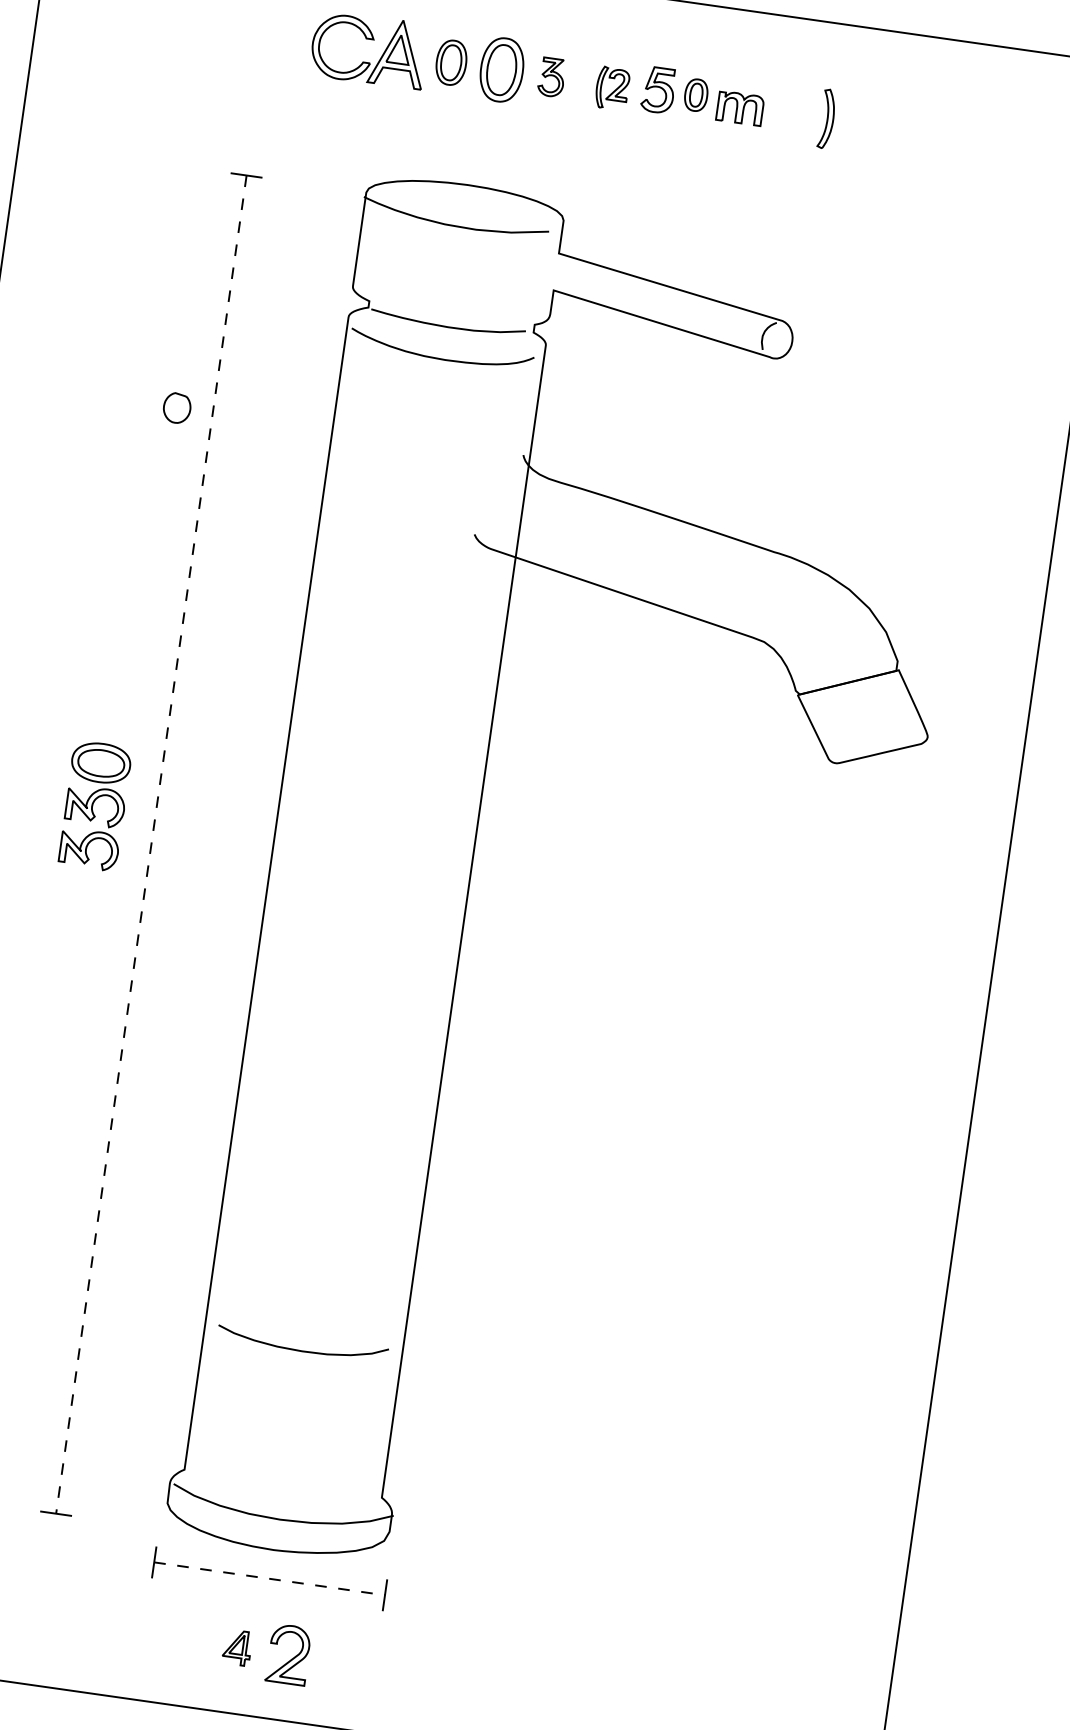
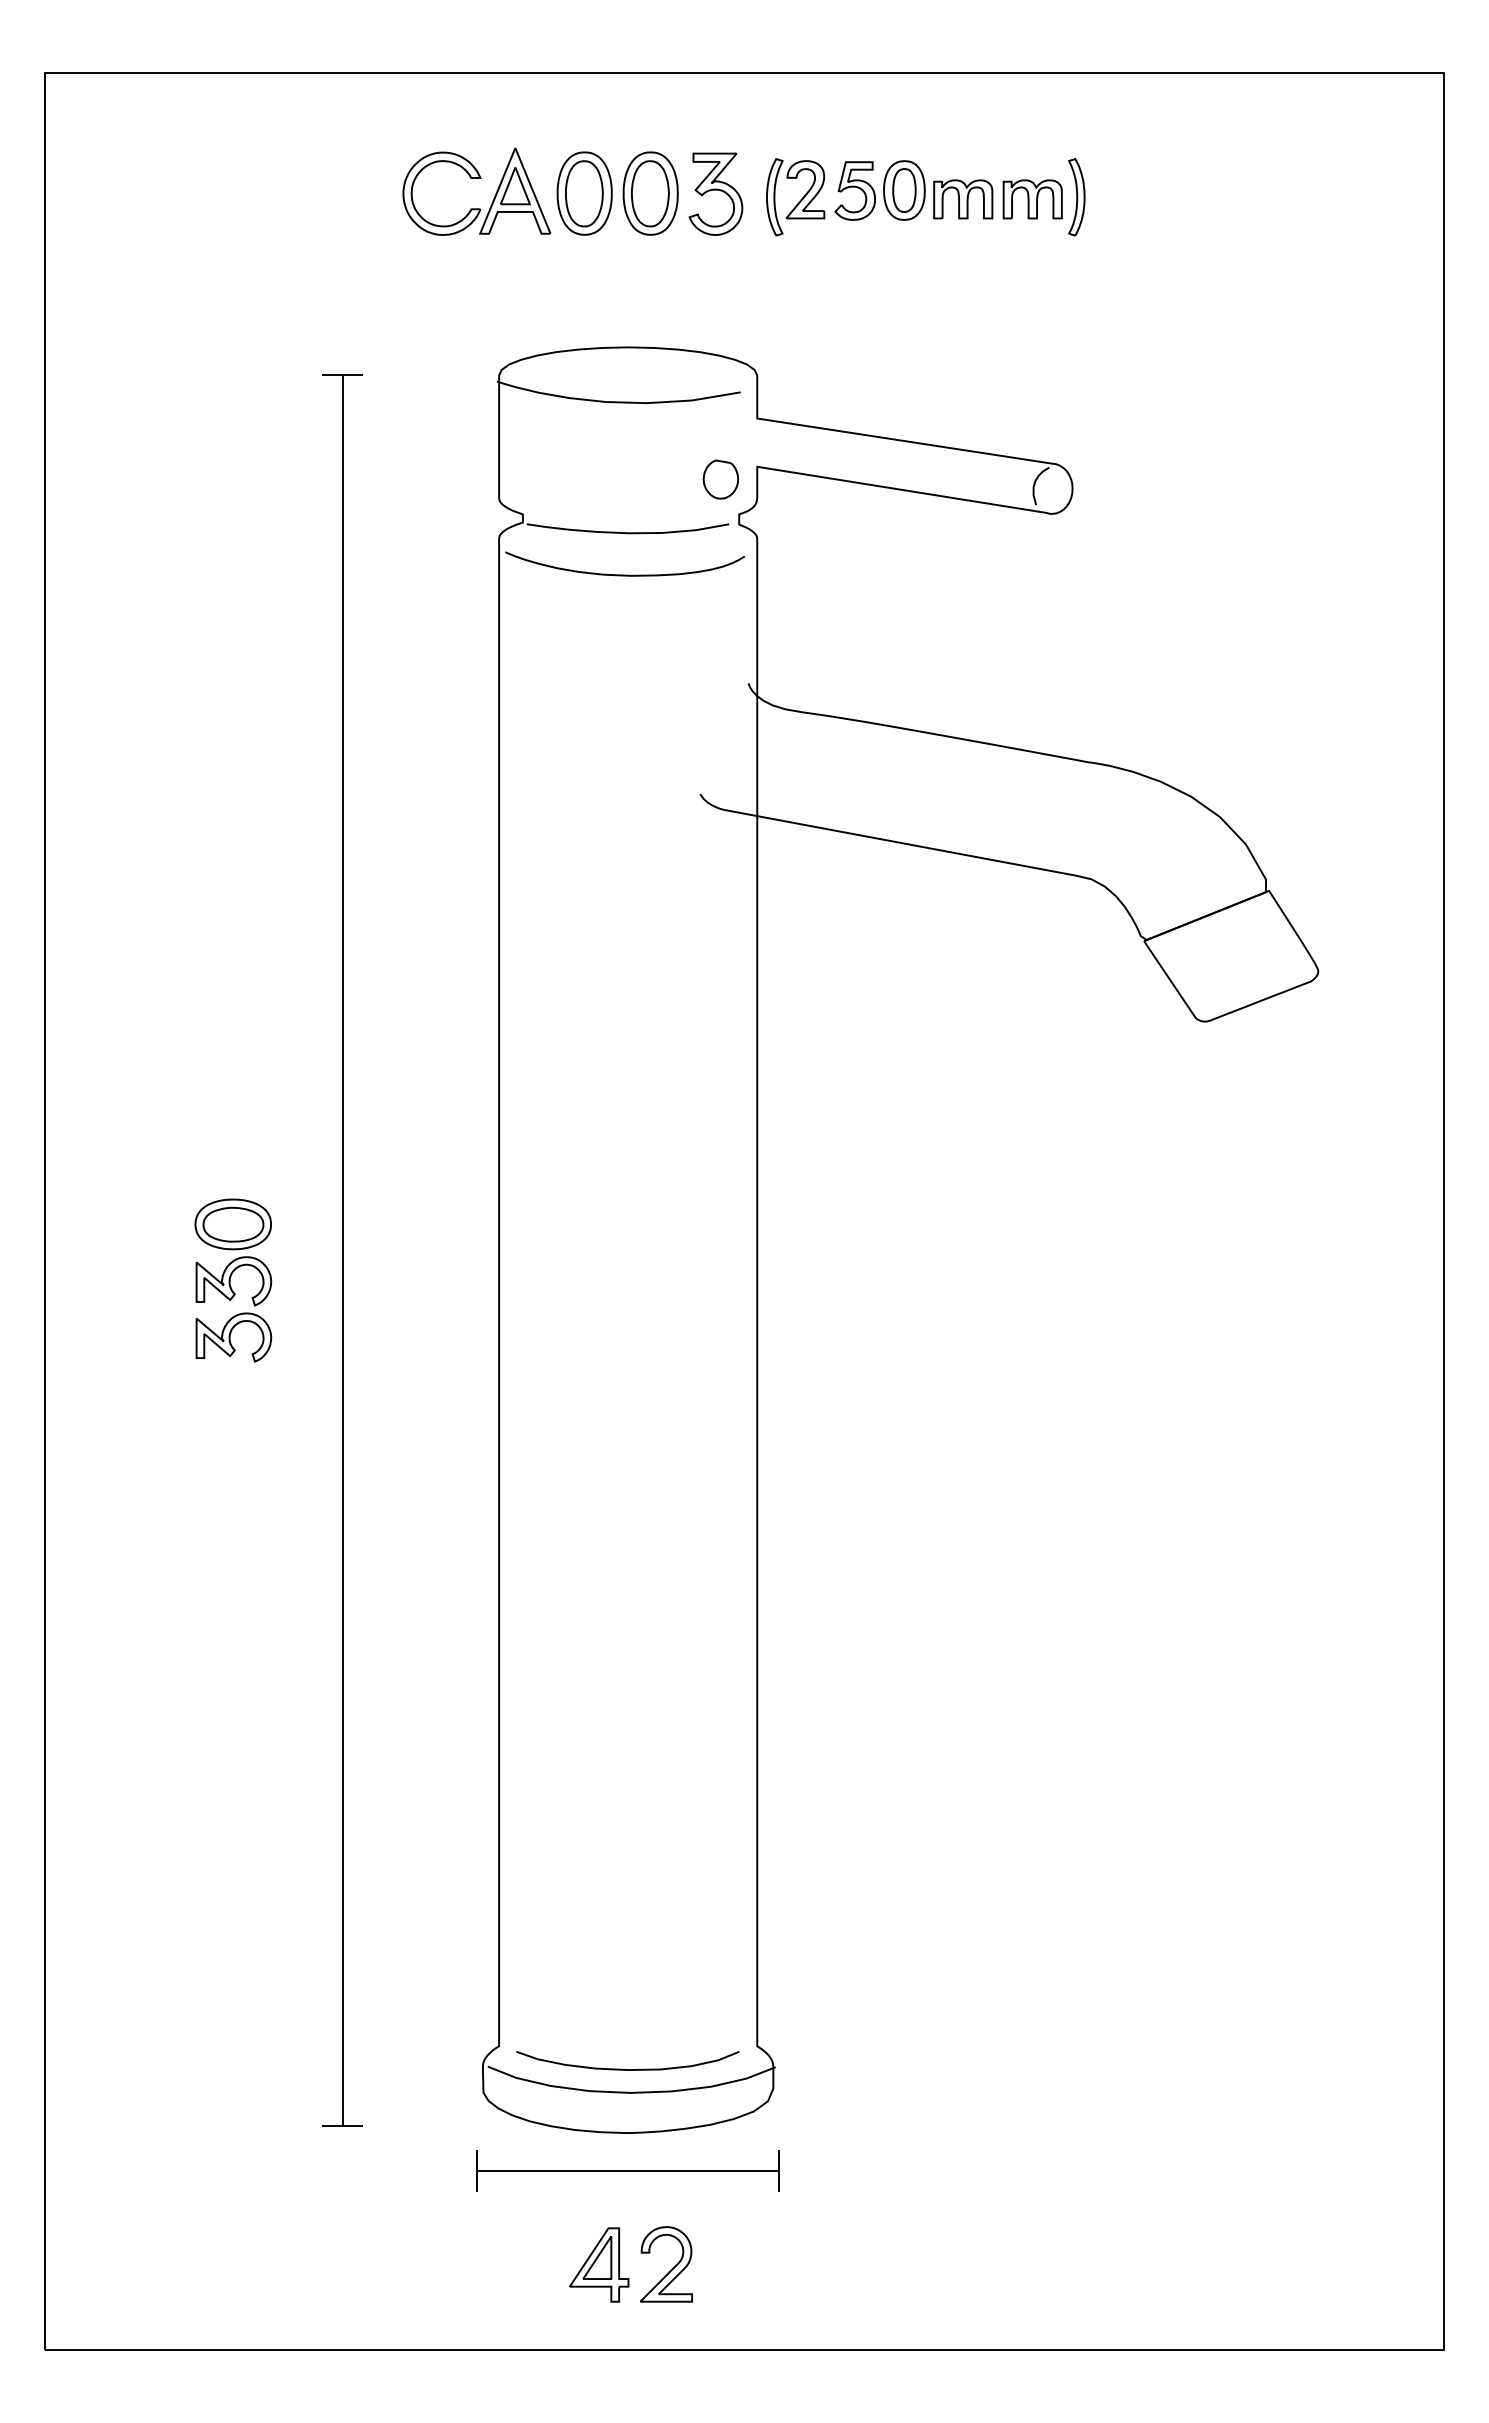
part: (451, 62) -> (584, 193), size x1.43
part: (551, 76) -> (715, 193), size x1.67
part: (612, 88) -> (795, 197), size x1.43
part: (696, 95) -> (904, 190), size x1.43
part: (793, 116) -> (1032, 199), added
part: (176, 408) -> (720, 479), moved
part: (95, 805) -> (233, 1280), moved
line: (151, 845) -> (342, 1251), dashed -> solid
curve: (301, 1350) -> (627, 2069), moved
line: (269, 1578) -> (628, 2170), dashed -> solid
part: (237, 1647) -> (599, 2264), size x1.67

